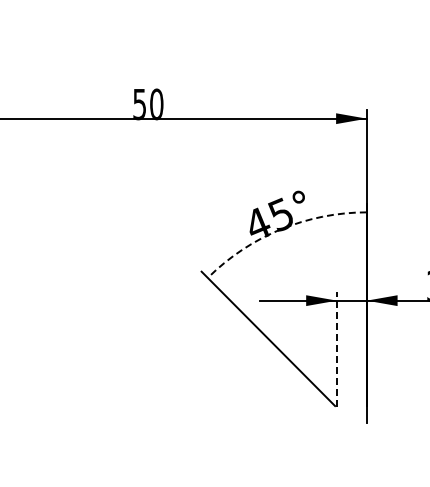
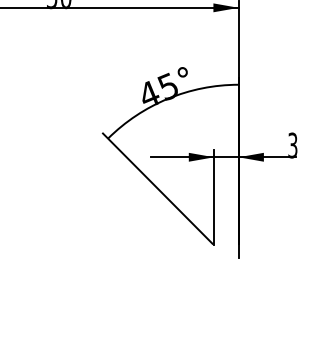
arc: (280, 229) -> (167, 98), dashed -> solid
line: (336, 349) -> (213, 197), dashed -> solid

